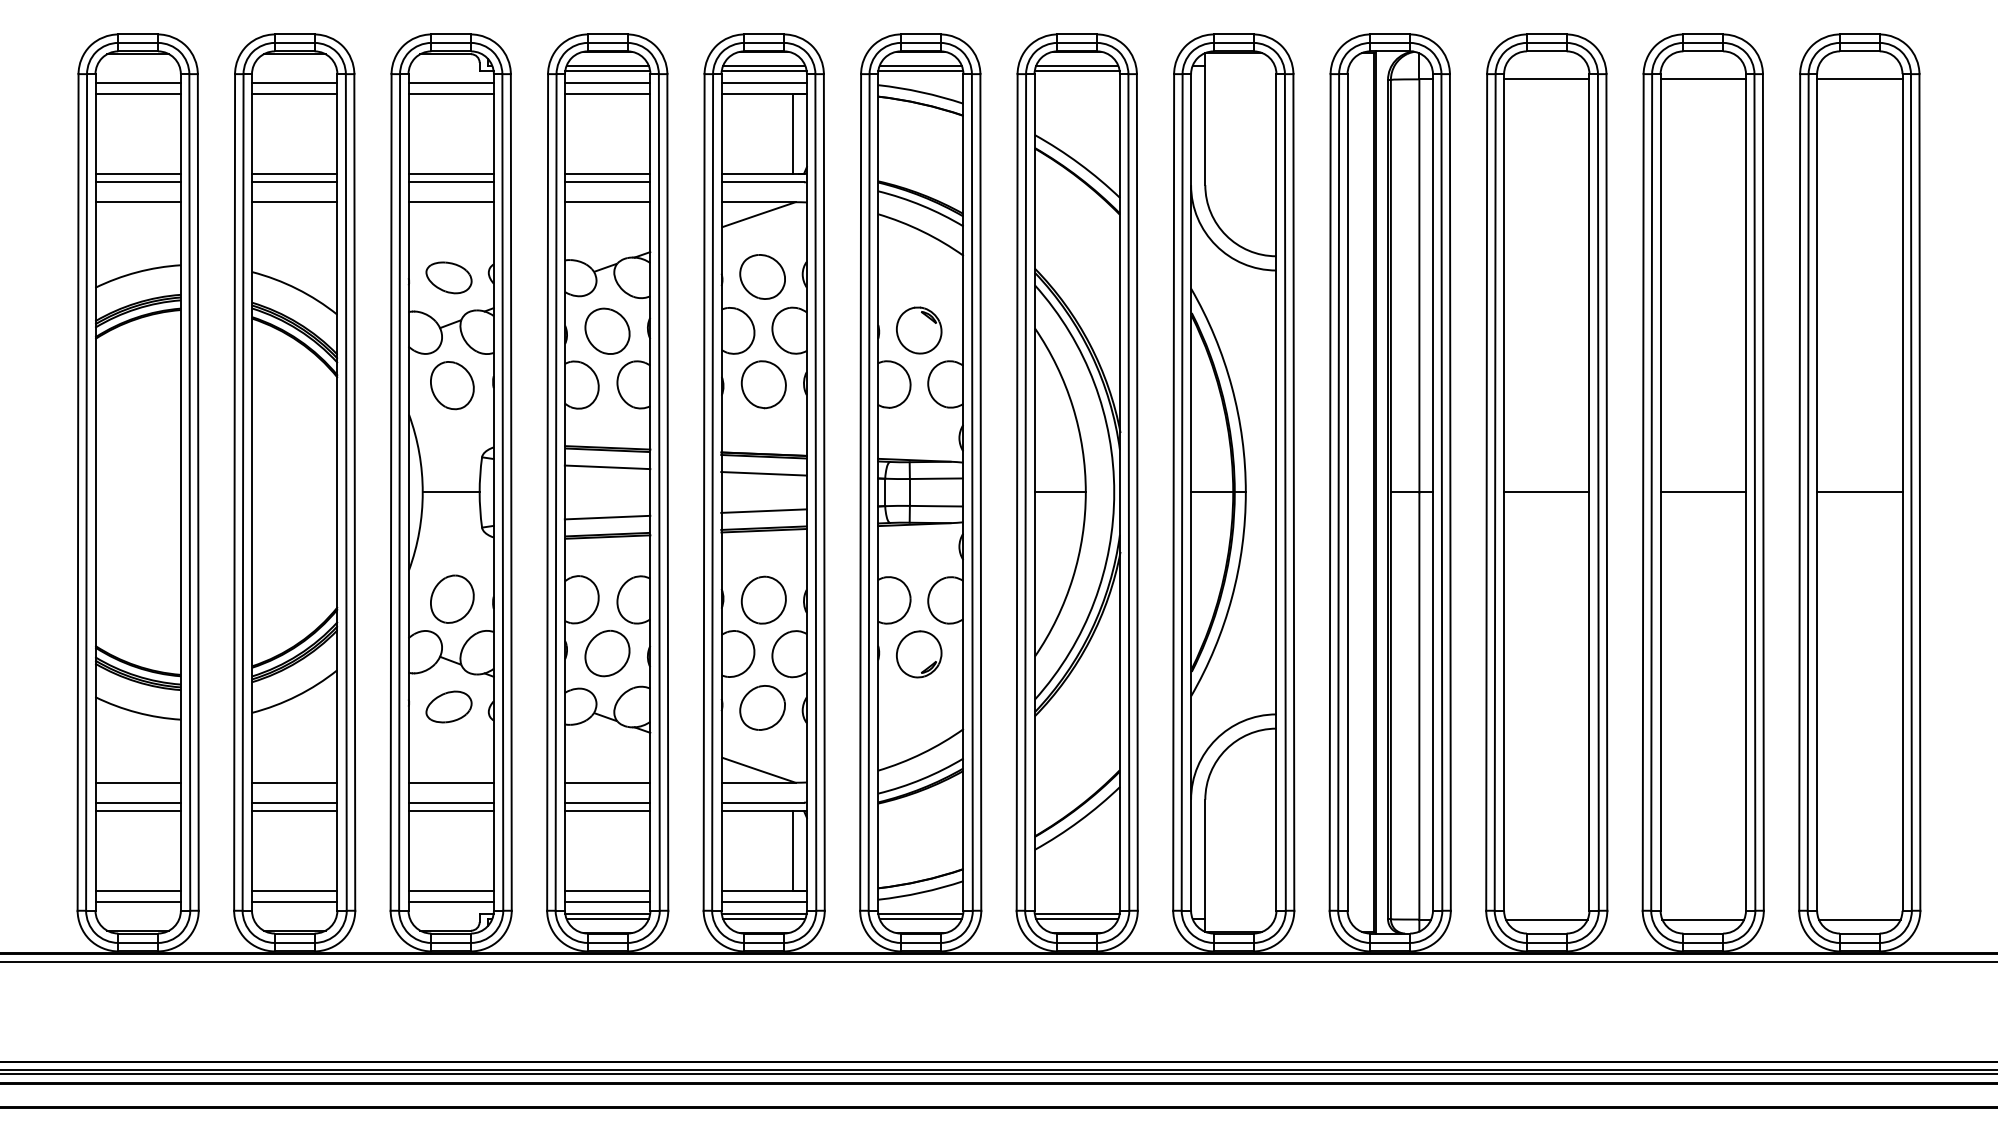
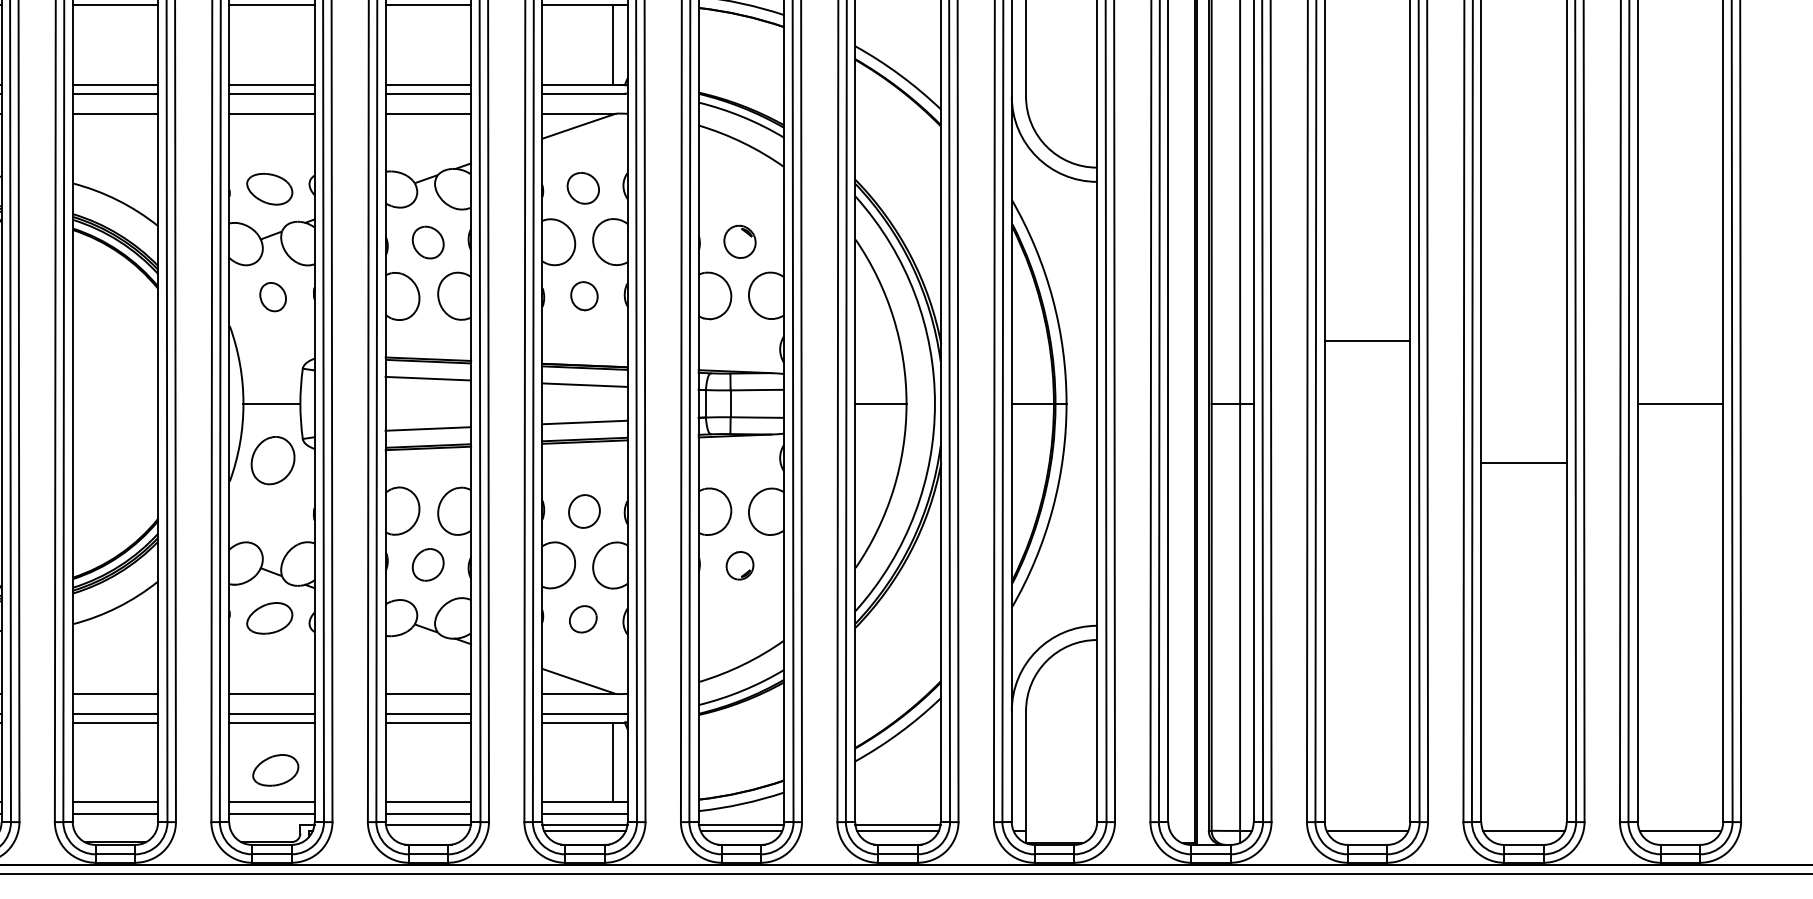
part: (762, 276) -> (583, 187), size x0.7
part: (607, 330) -> (428, 241), size x0.7
part: (919, 330) -> (740, 241), size x0.7
part: (763, 384) -> (584, 295), size x0.6
part: (452, 385) -> (273, 296), size x0.6
line: (1546, 492) -> (1367, 340), moved
line: (1702, 492) -> (1523, 462), moved
part: (452, 598) -> (273, 459), moved
part: (763, 599) -> (584, 510), size x0.7
part: (607, 653) -> (428, 564), size x0.7
part: (919, 654) -> (740, 565), size x0.6
part: (762, 707) -> (583, 618), size x0.6
part: (454, 858) -> (275, 769), added
line: (607, 919) -> (428, 830), removed

